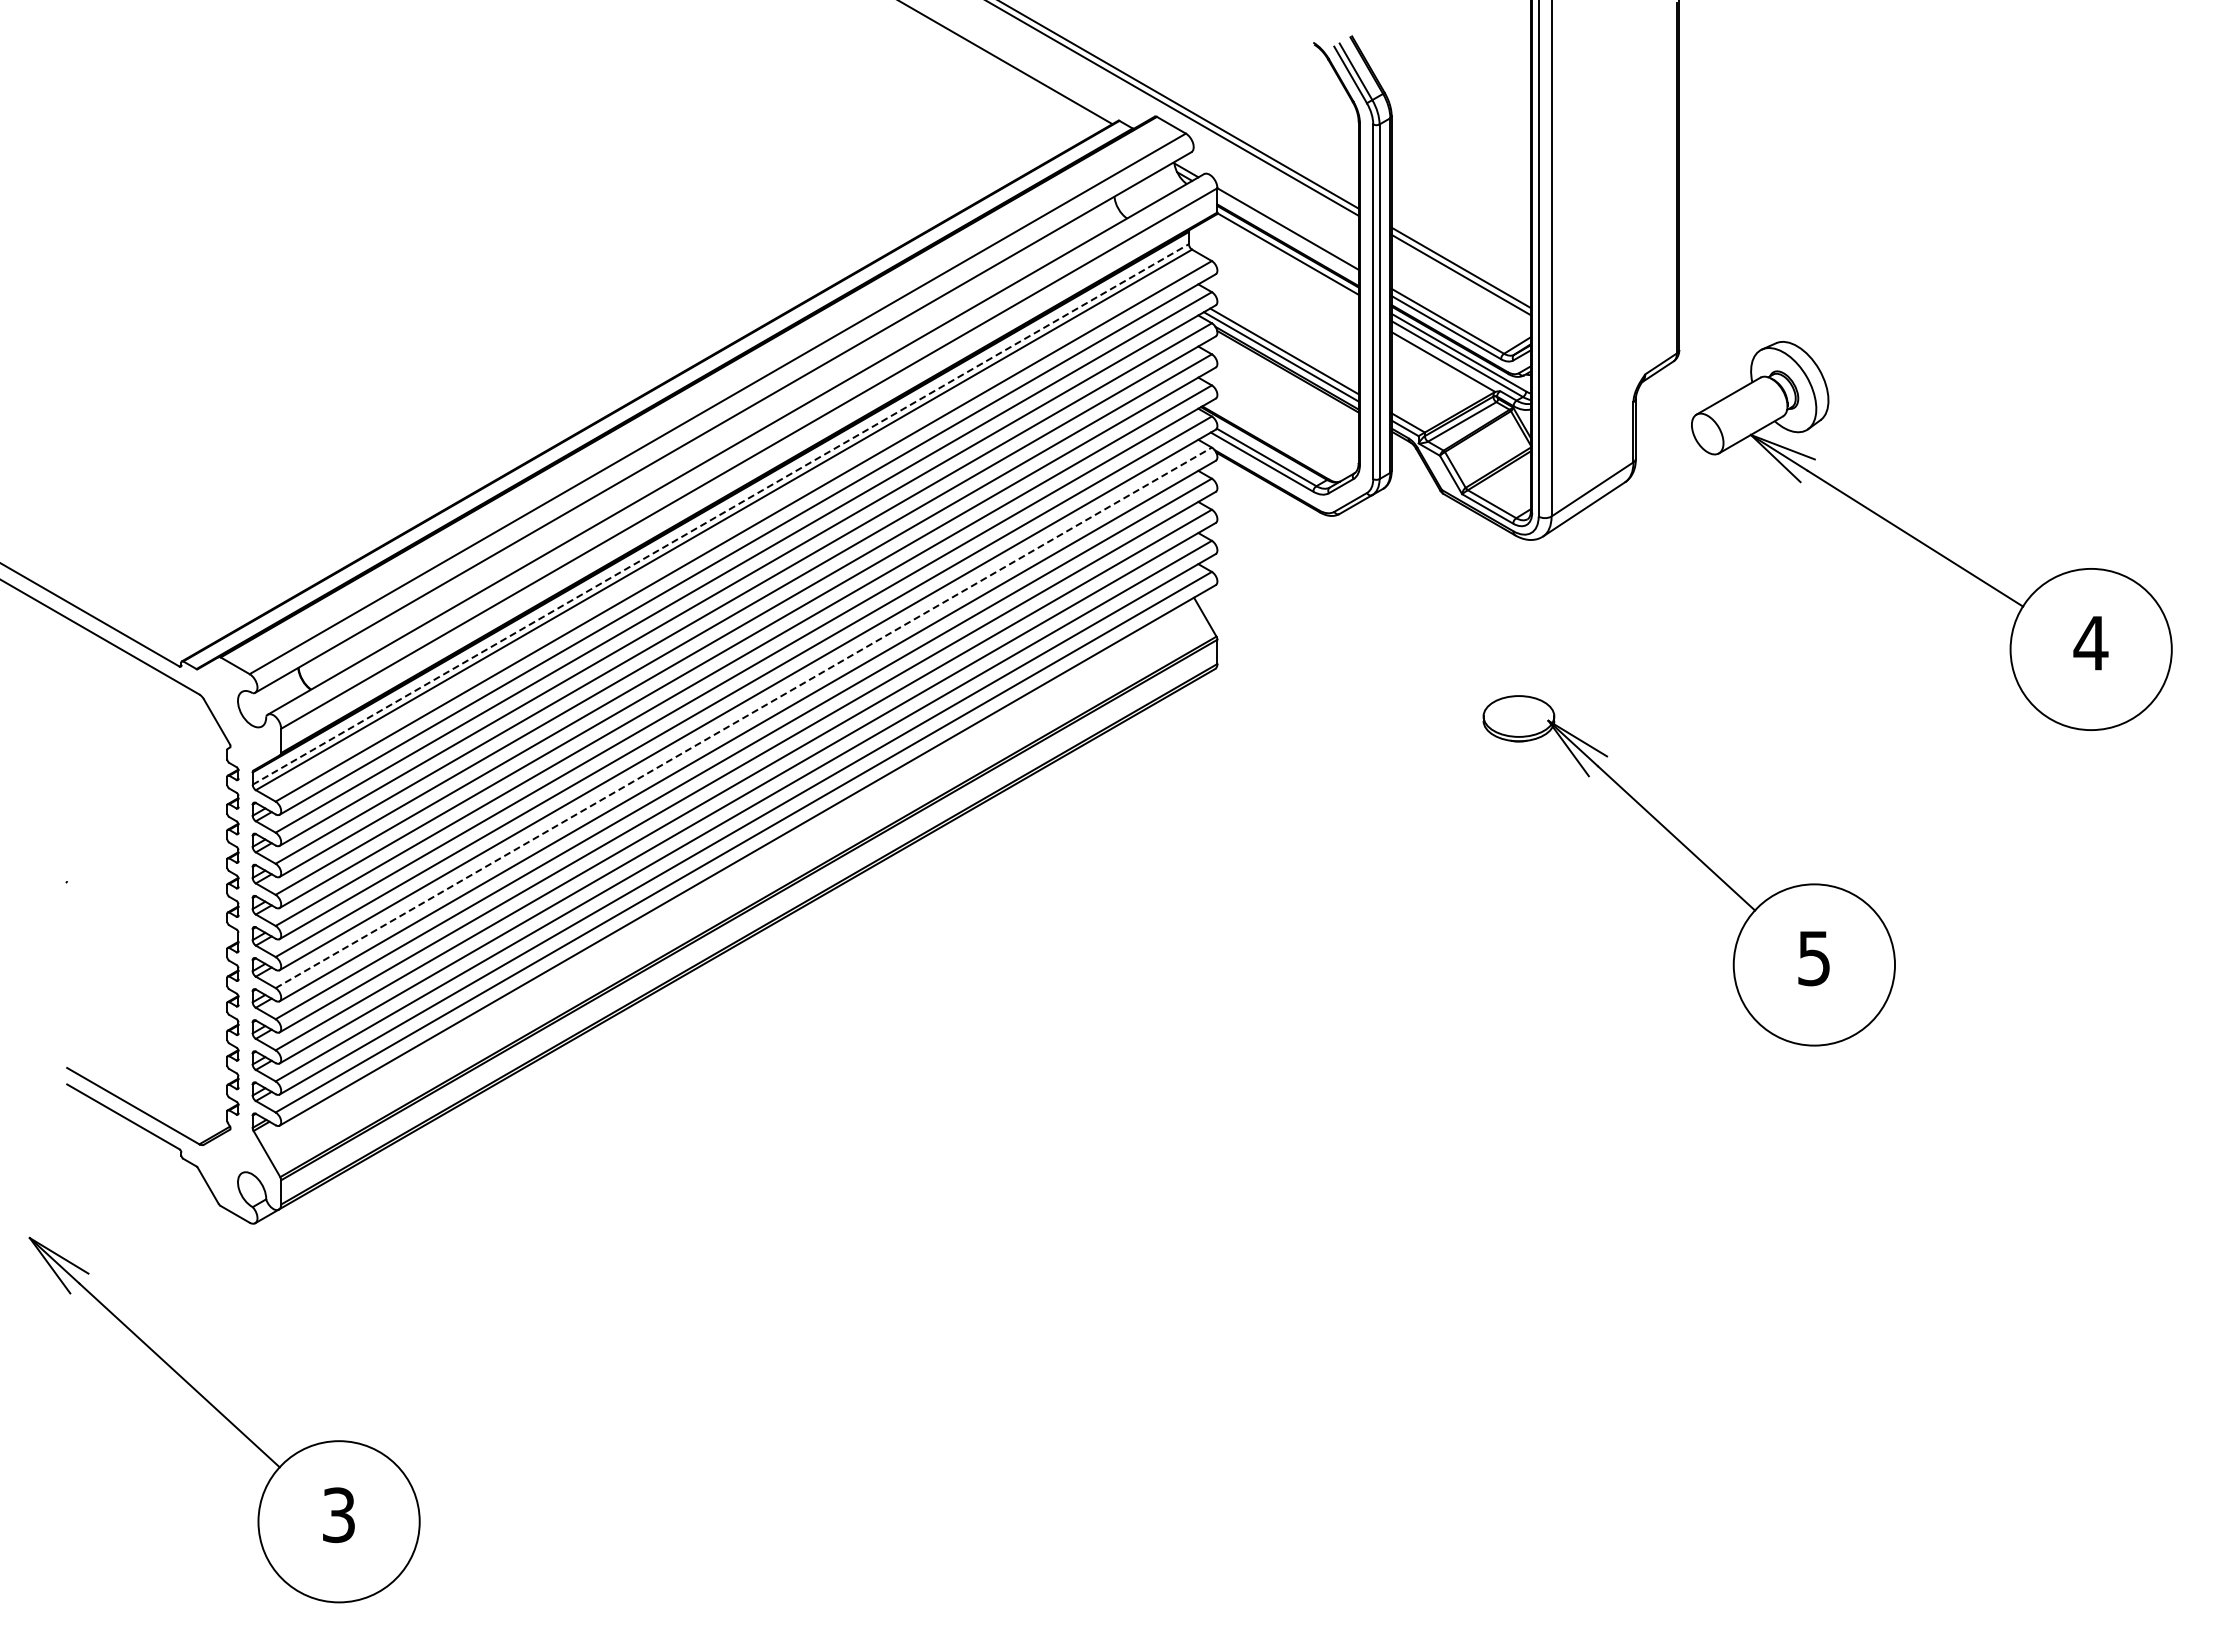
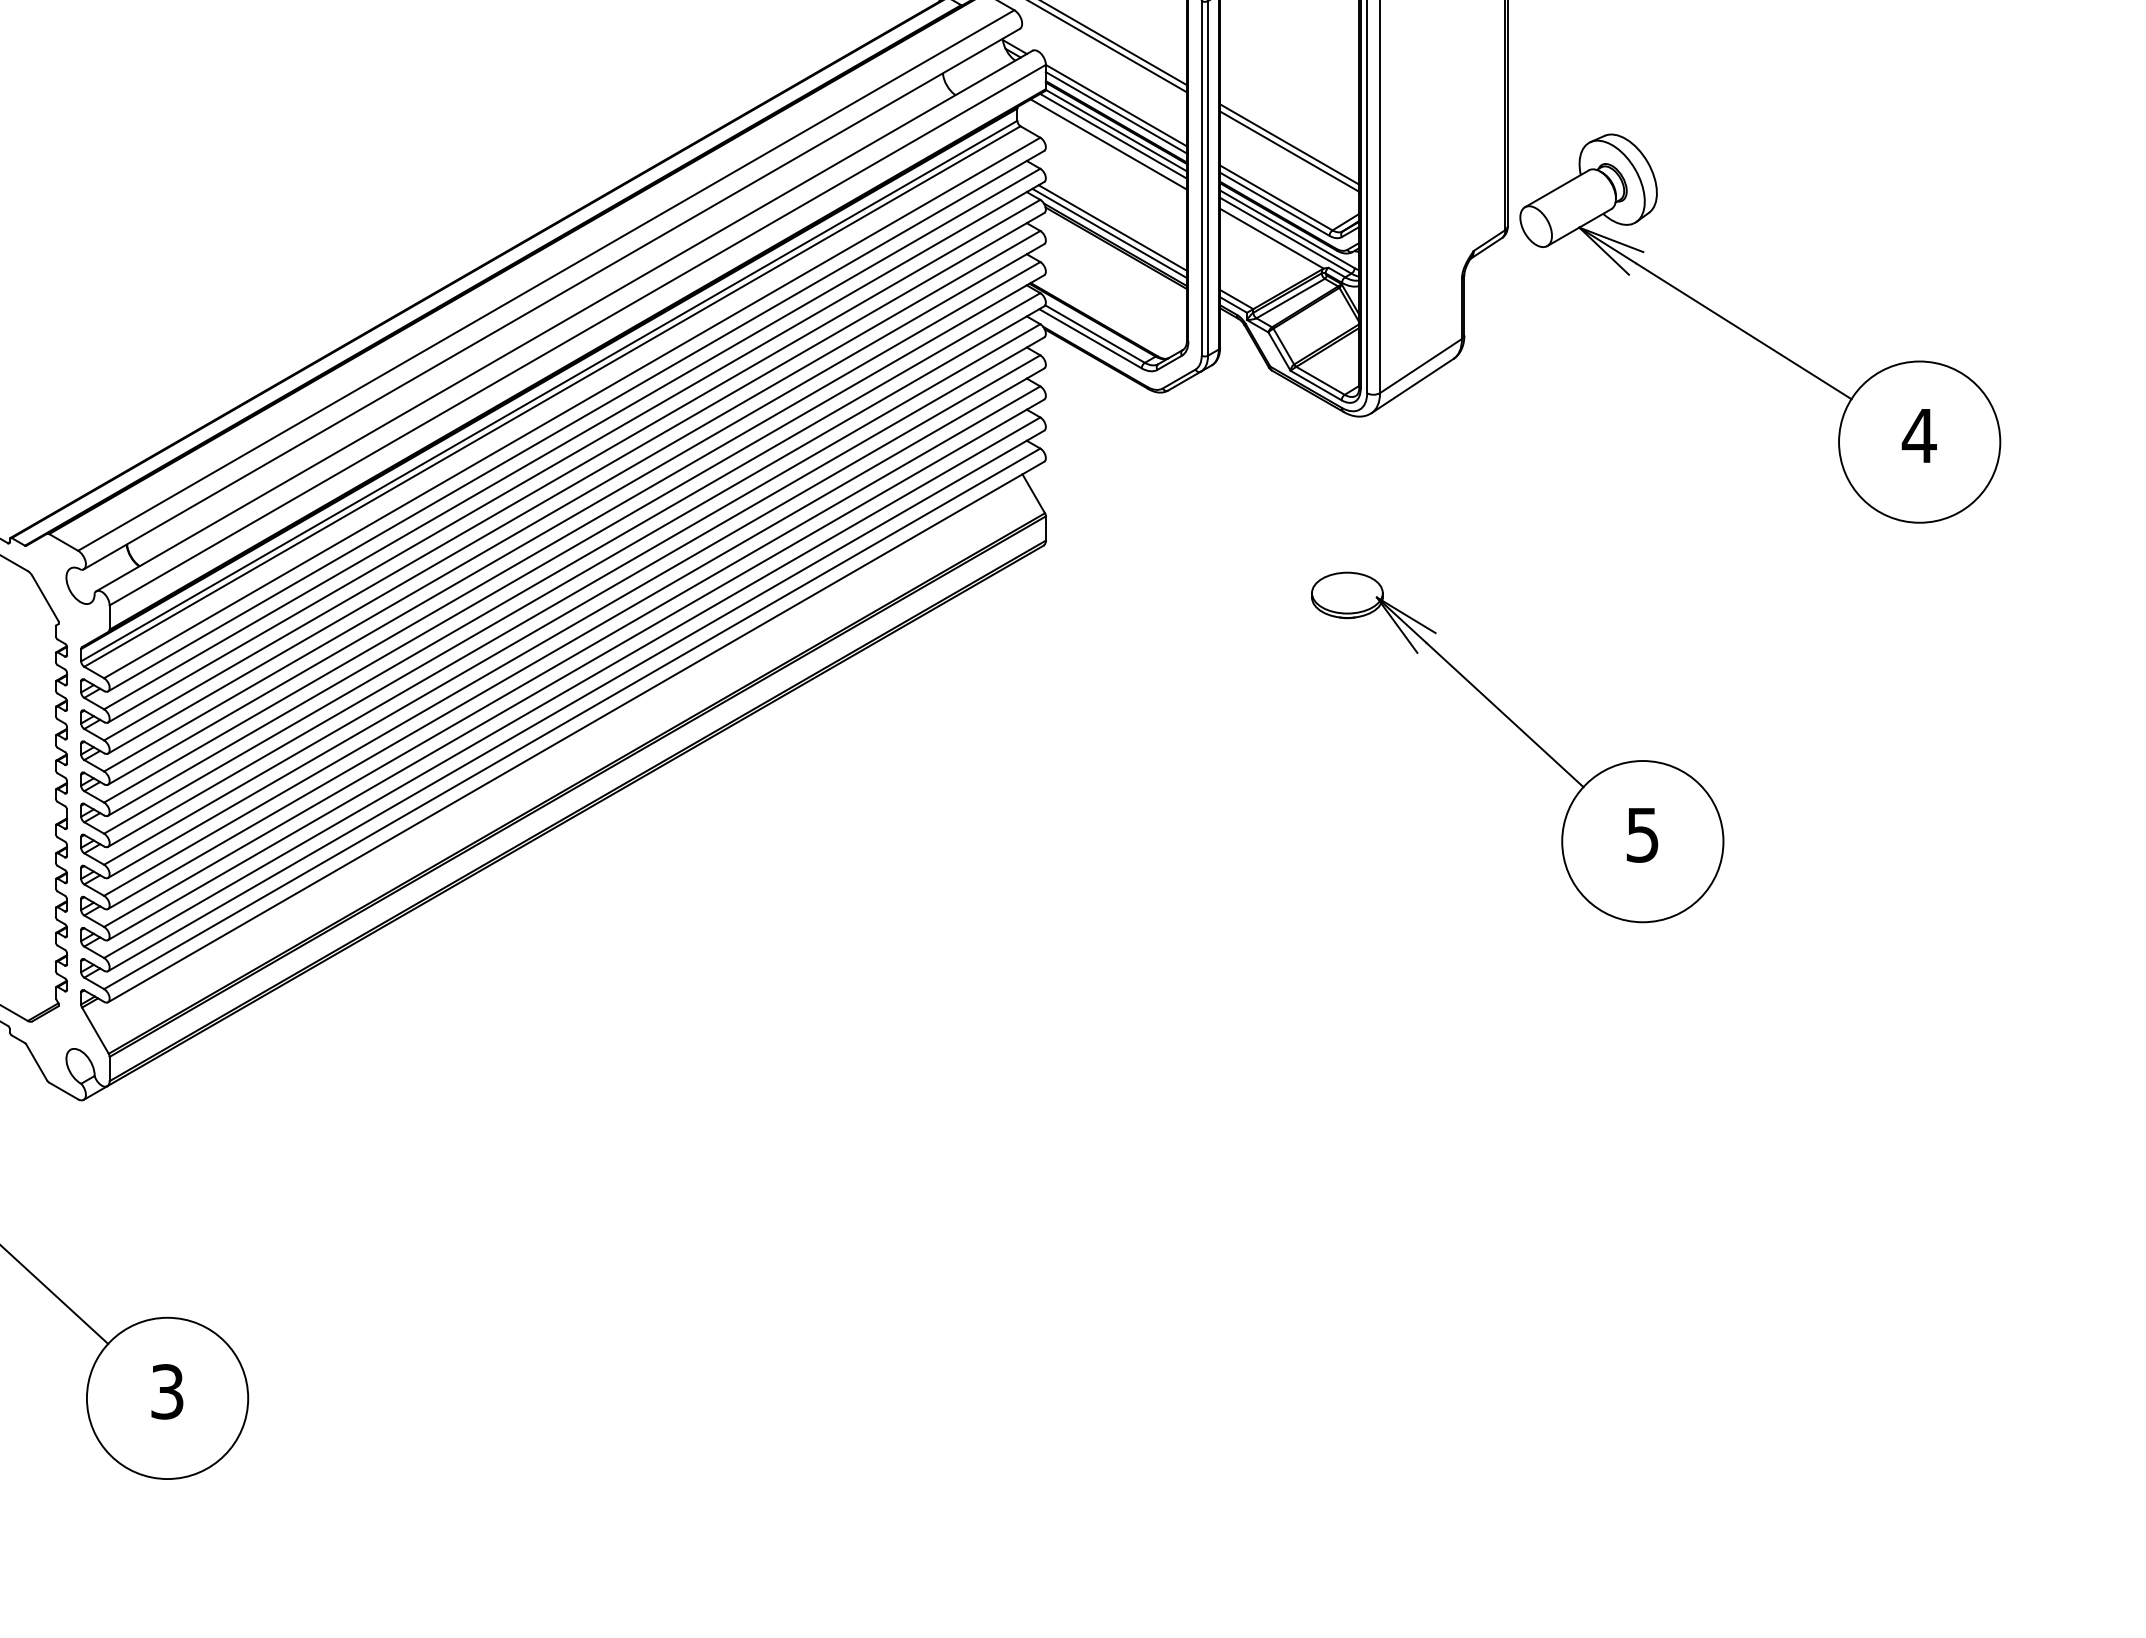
line: (1287, 236) -> (1115, 113), added
line: (1284, 259) -> (1112, 136), added
line: (1280, 267) -> (1108, 144), added
line: (720, 514) -> (548, 391), dashed -> solid
part: (1925, 543) -> (1753, 336), moved
line: (743, 717) -> (571, 594), dashed -> solid

